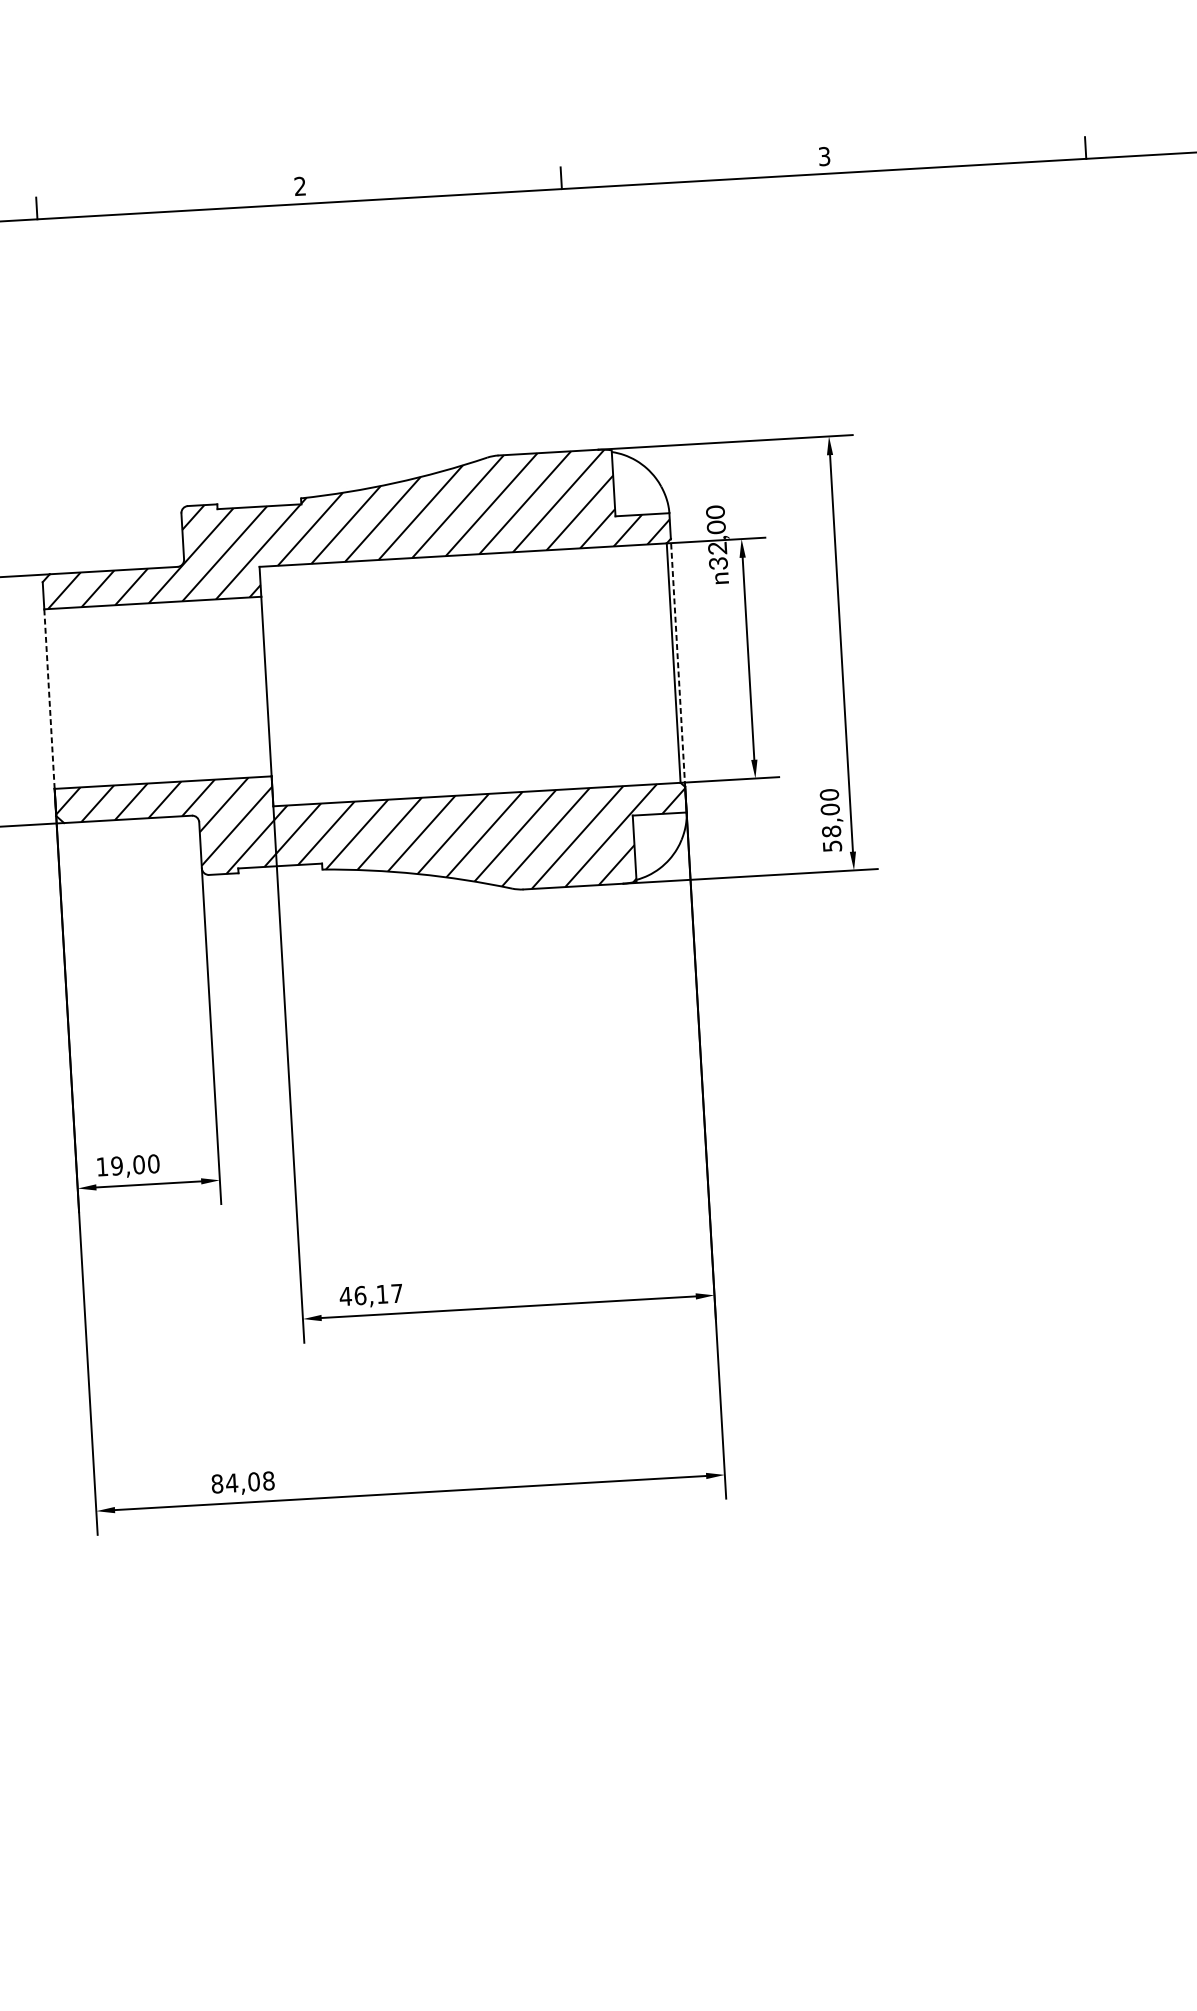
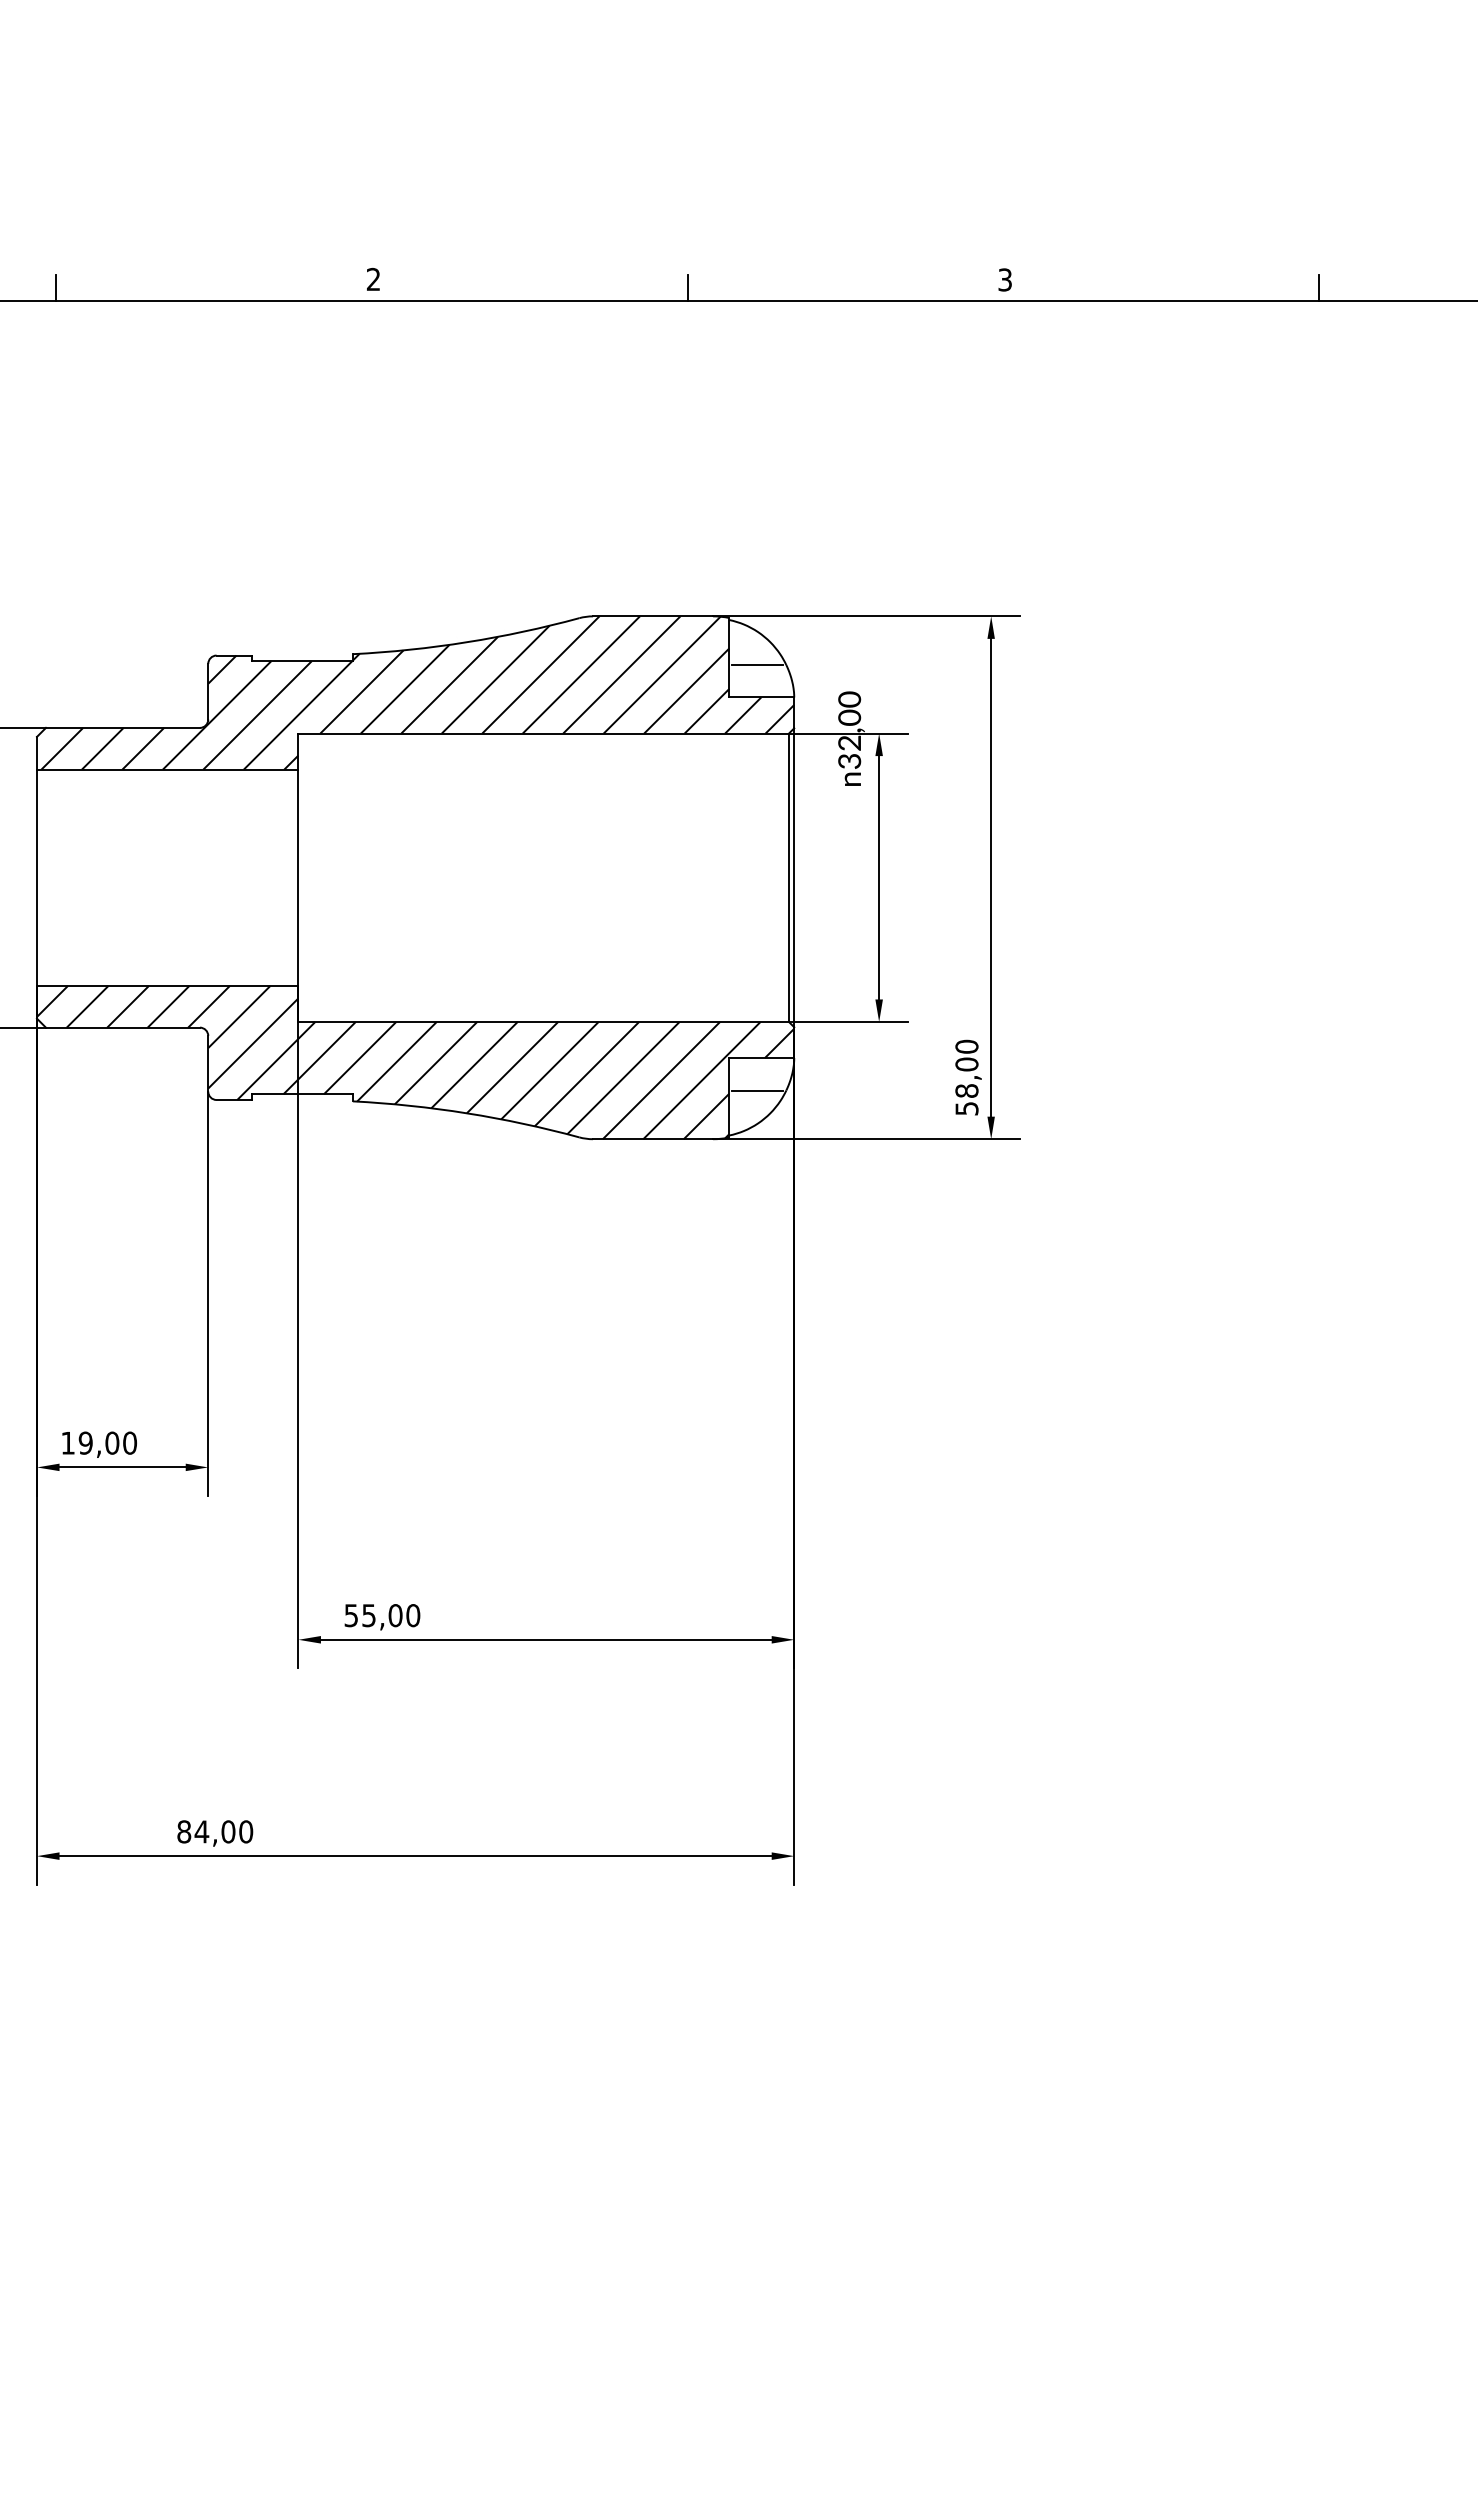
line: (637, 488) -> (757, 665), added
line: (678, 662) -> (794, 877), dashed -> solid
line: (49, 698) -> (36, 877), dashed -> solid
line: (657, 841) -> (757, 1090), added
text: (371, 1294) -> (382, 1615), 46,17 -> 55,00
text: (269, 1480) -> (246, 1831), 84,08 -> 84,00

